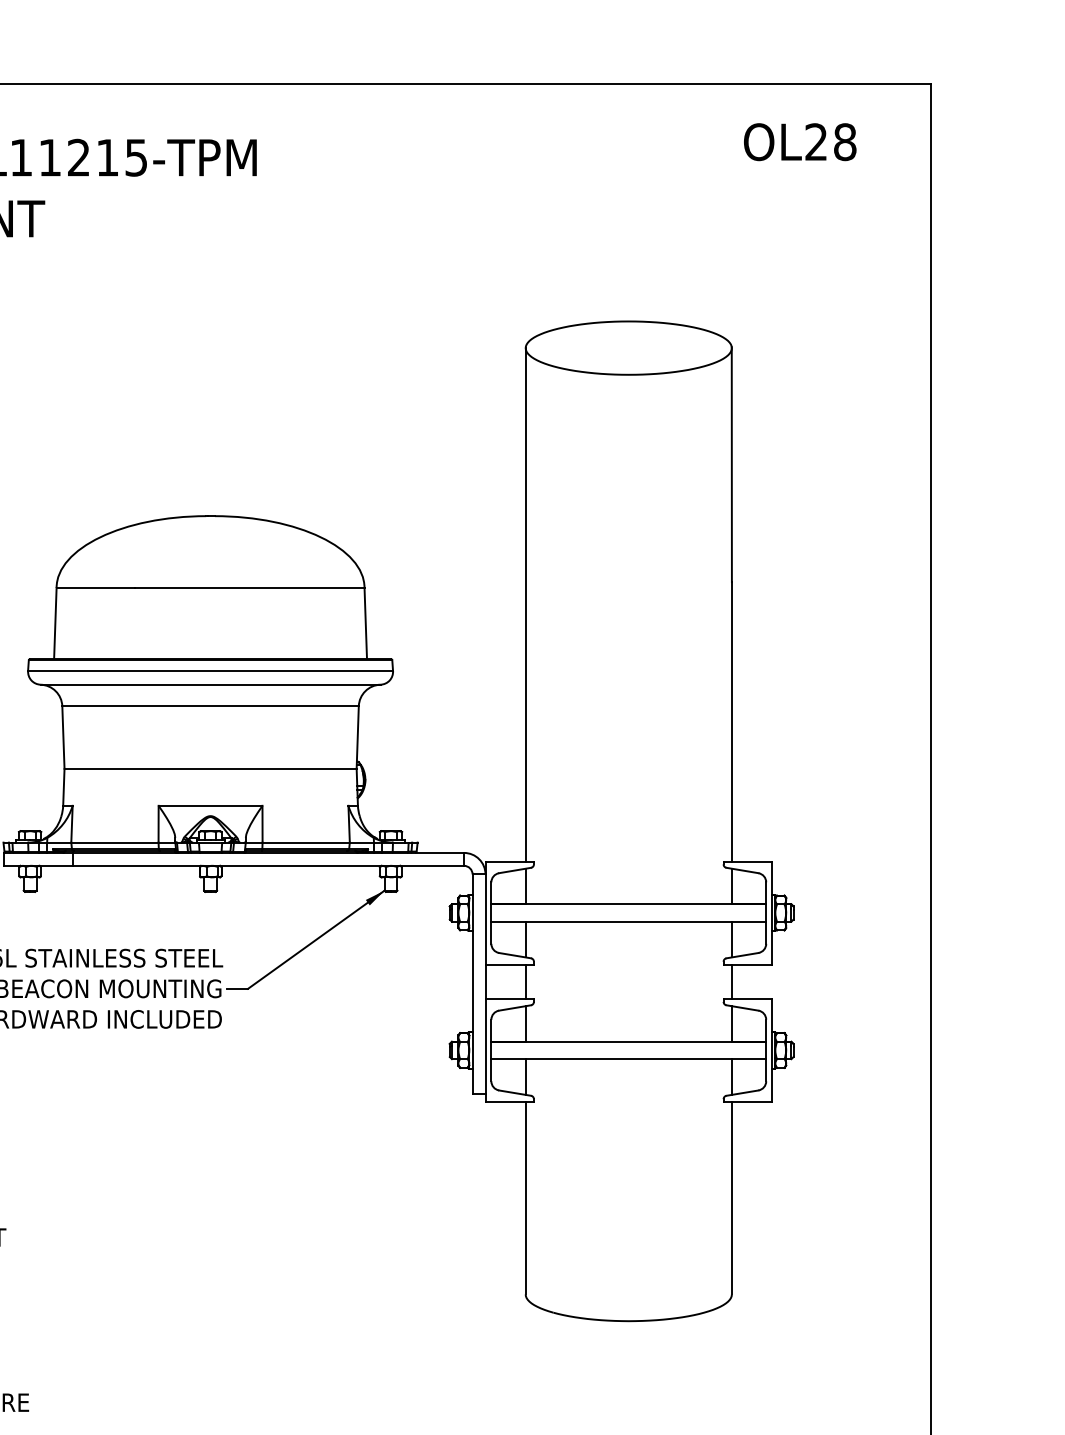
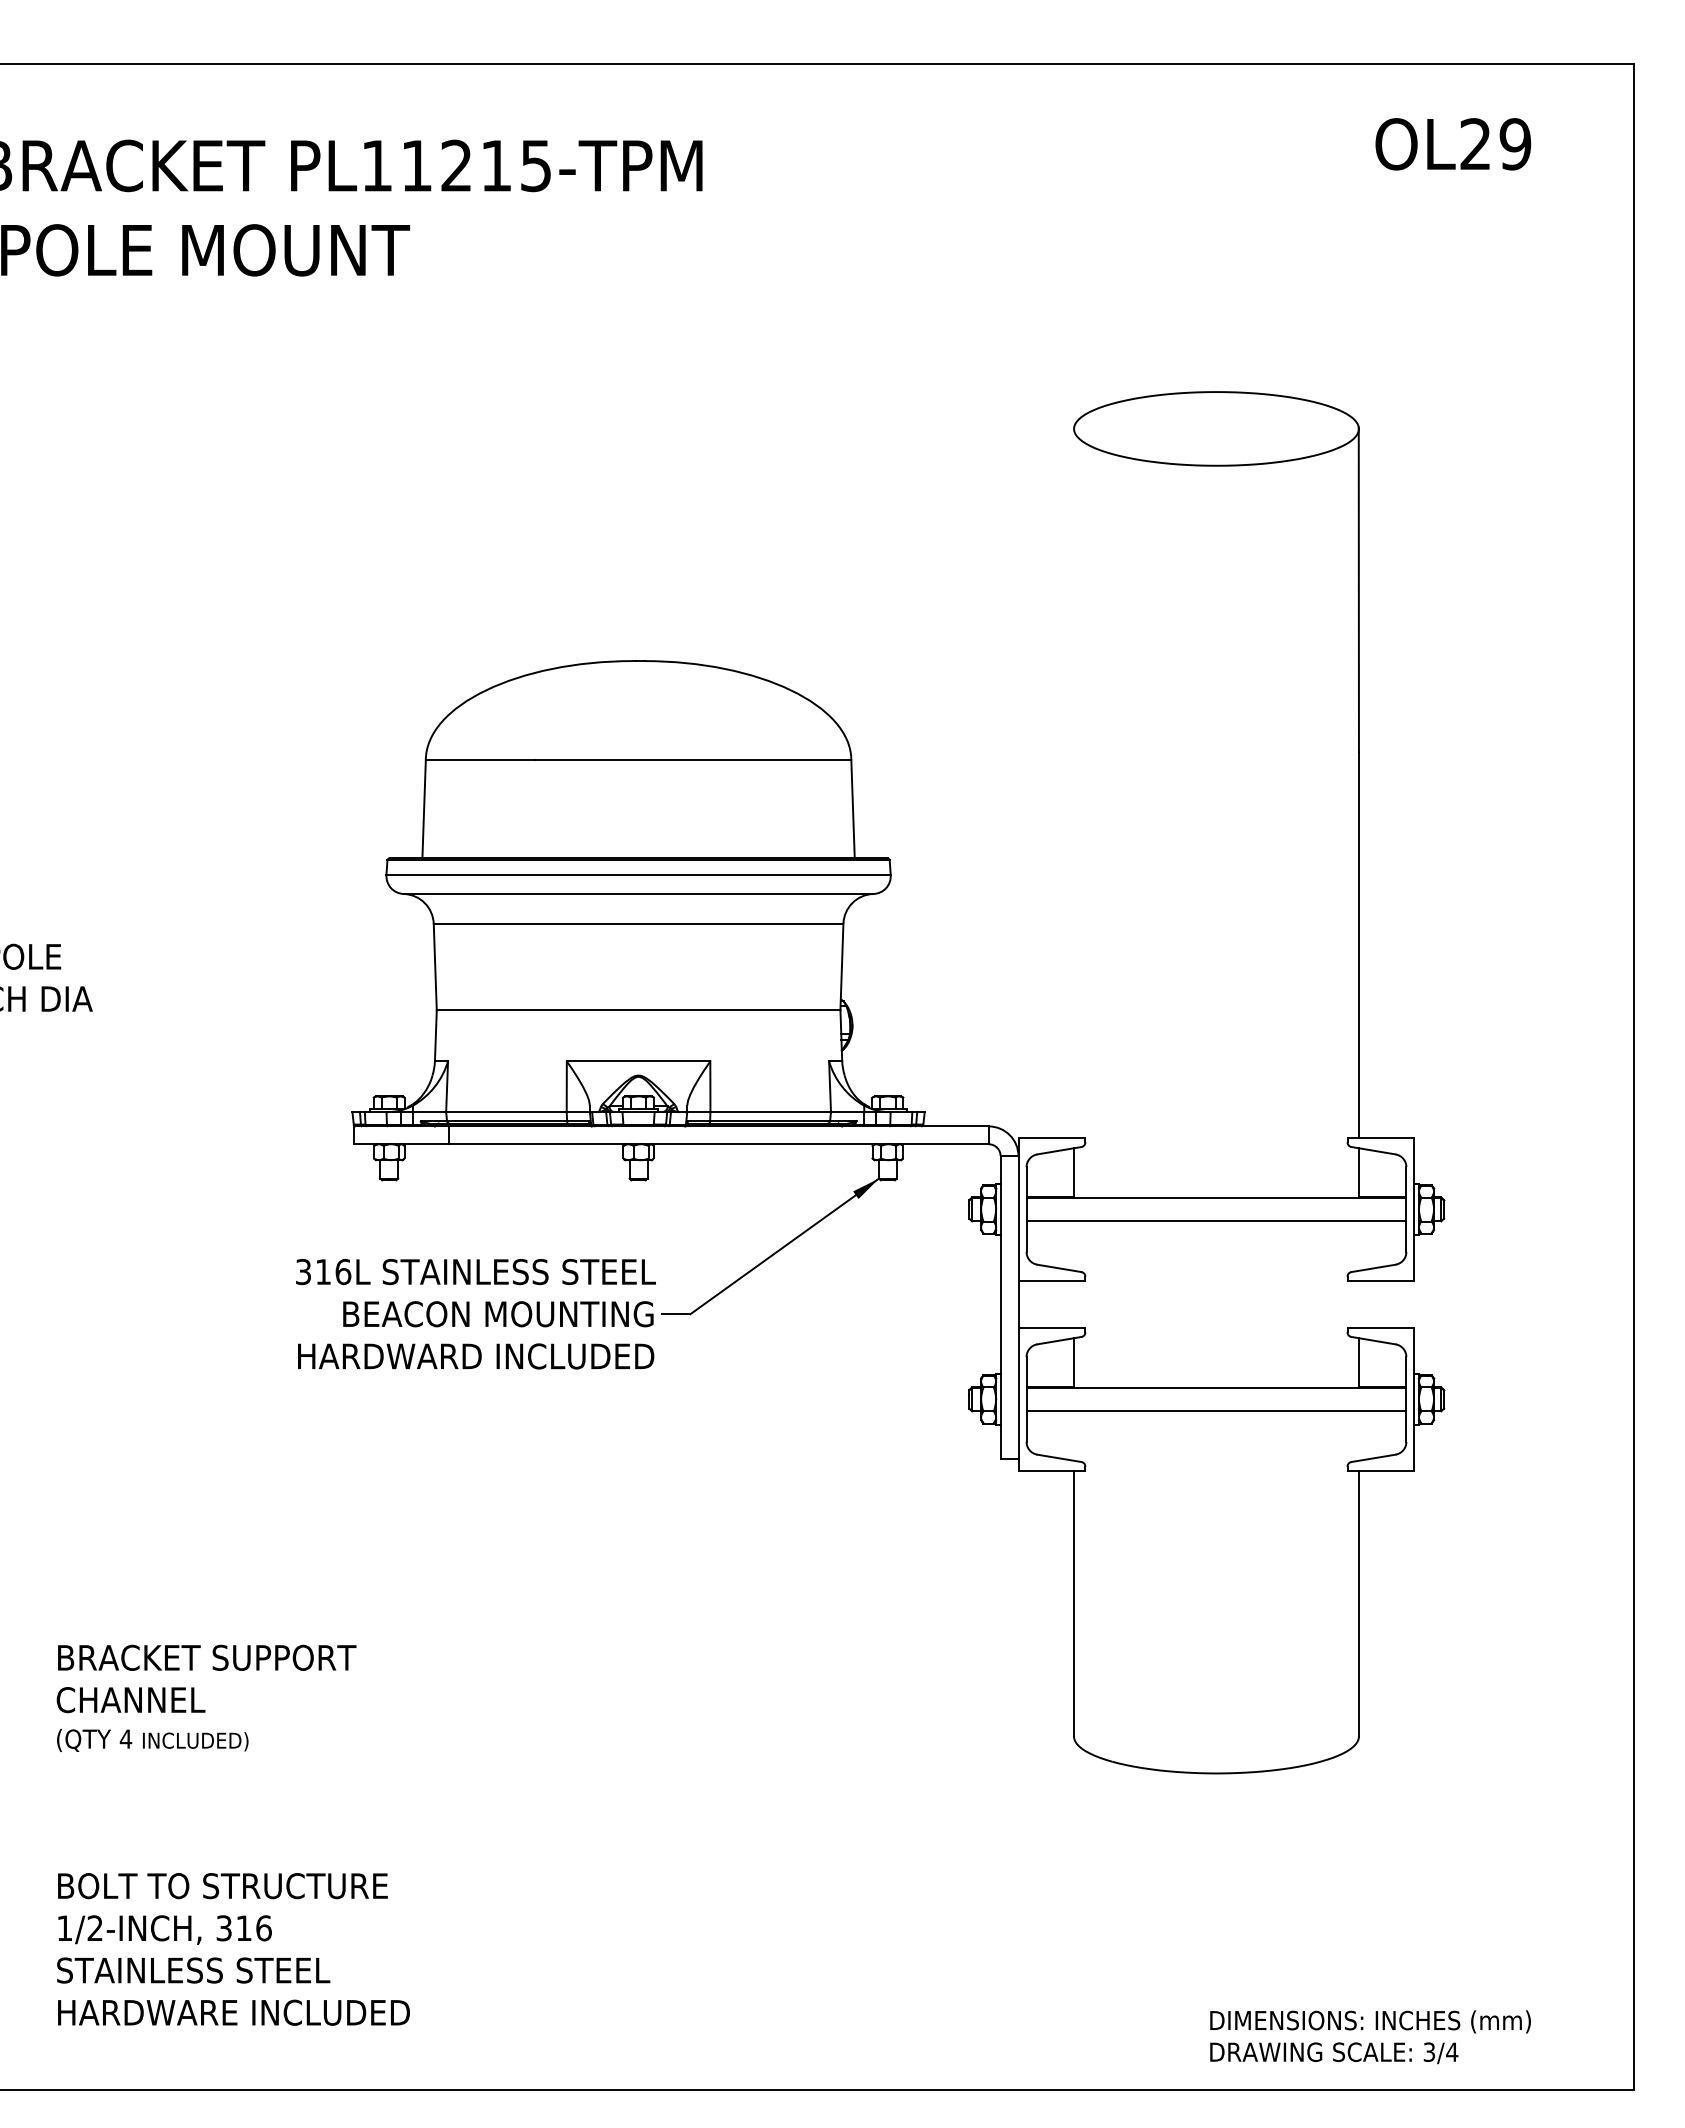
text: (845, 142) -> (1515, 144), OL28 -> OL29
line: (526, 604) -> (1074, 783), removed
line: (526, 939) -> (1074, 1245), removed
line: (731, 939) -> (1358, 1245), removed
line: (526, 981) -> (1074, 1304), removed
line: (731, 981) -> (1358, 1304), removed
line: (526, 1076) -> (1074, 1435), removed
line: (731, 1076) -> (1358, 1435), removed

